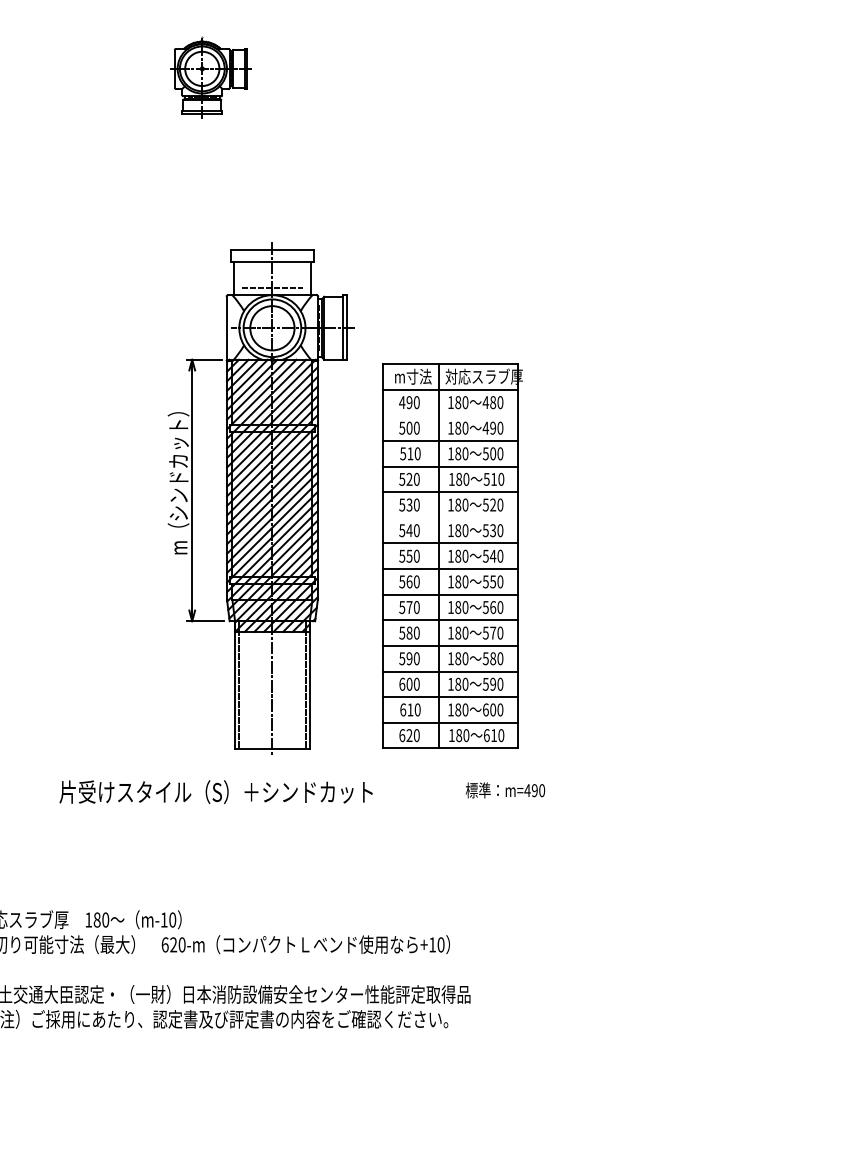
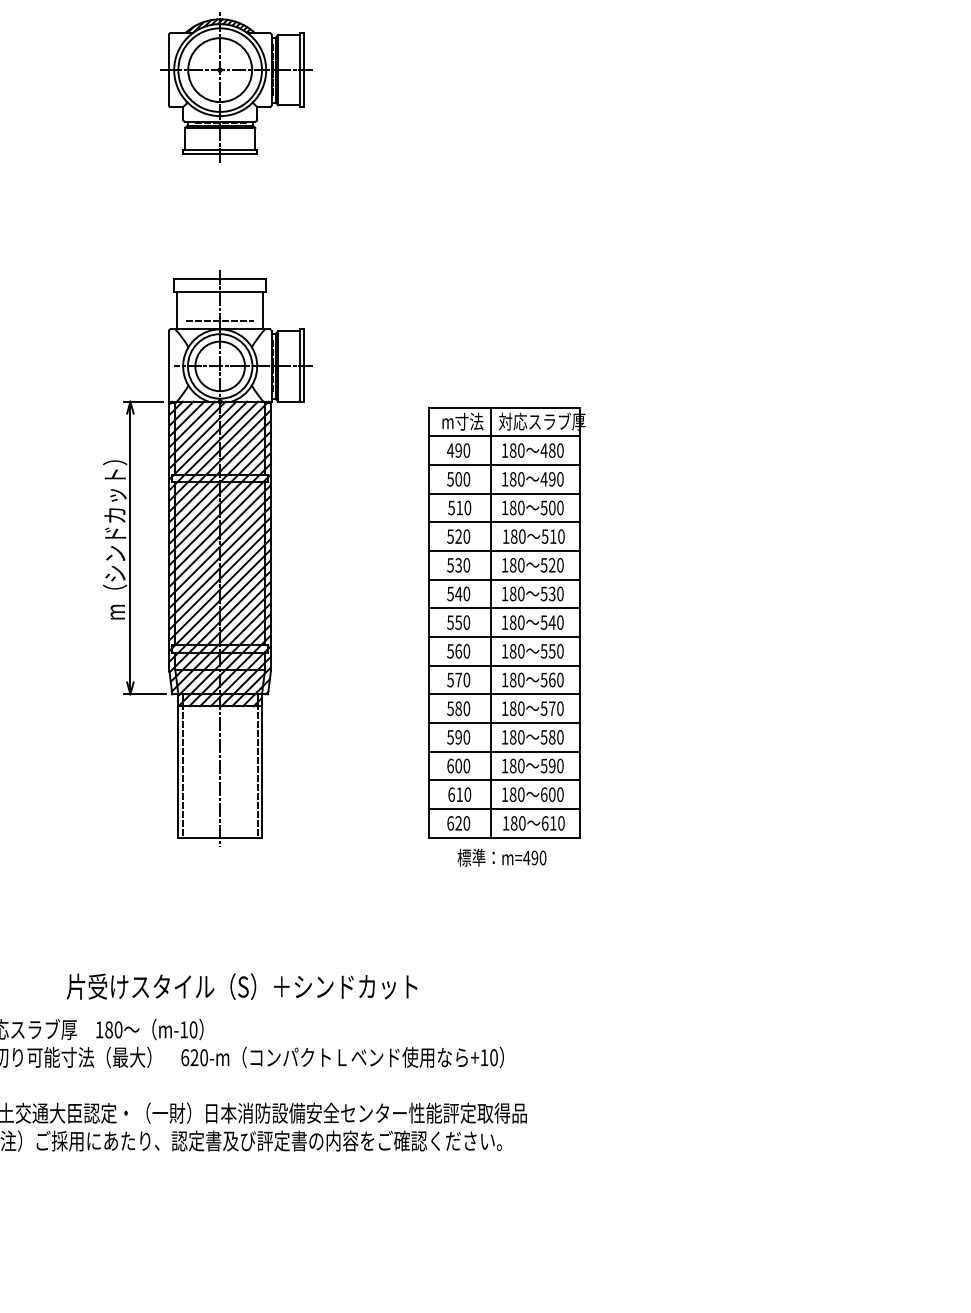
part: (211, 78) -> (236, 87), size x1.67
line: (450, 414) -> (504, 464), added
part: (261, 499) -> (207, 558), moved
line: (450, 517) -> (504, 579), added
text: (504, 790) -> (501, 857), moved
text: (216, 791) -> (242, 986), moved

